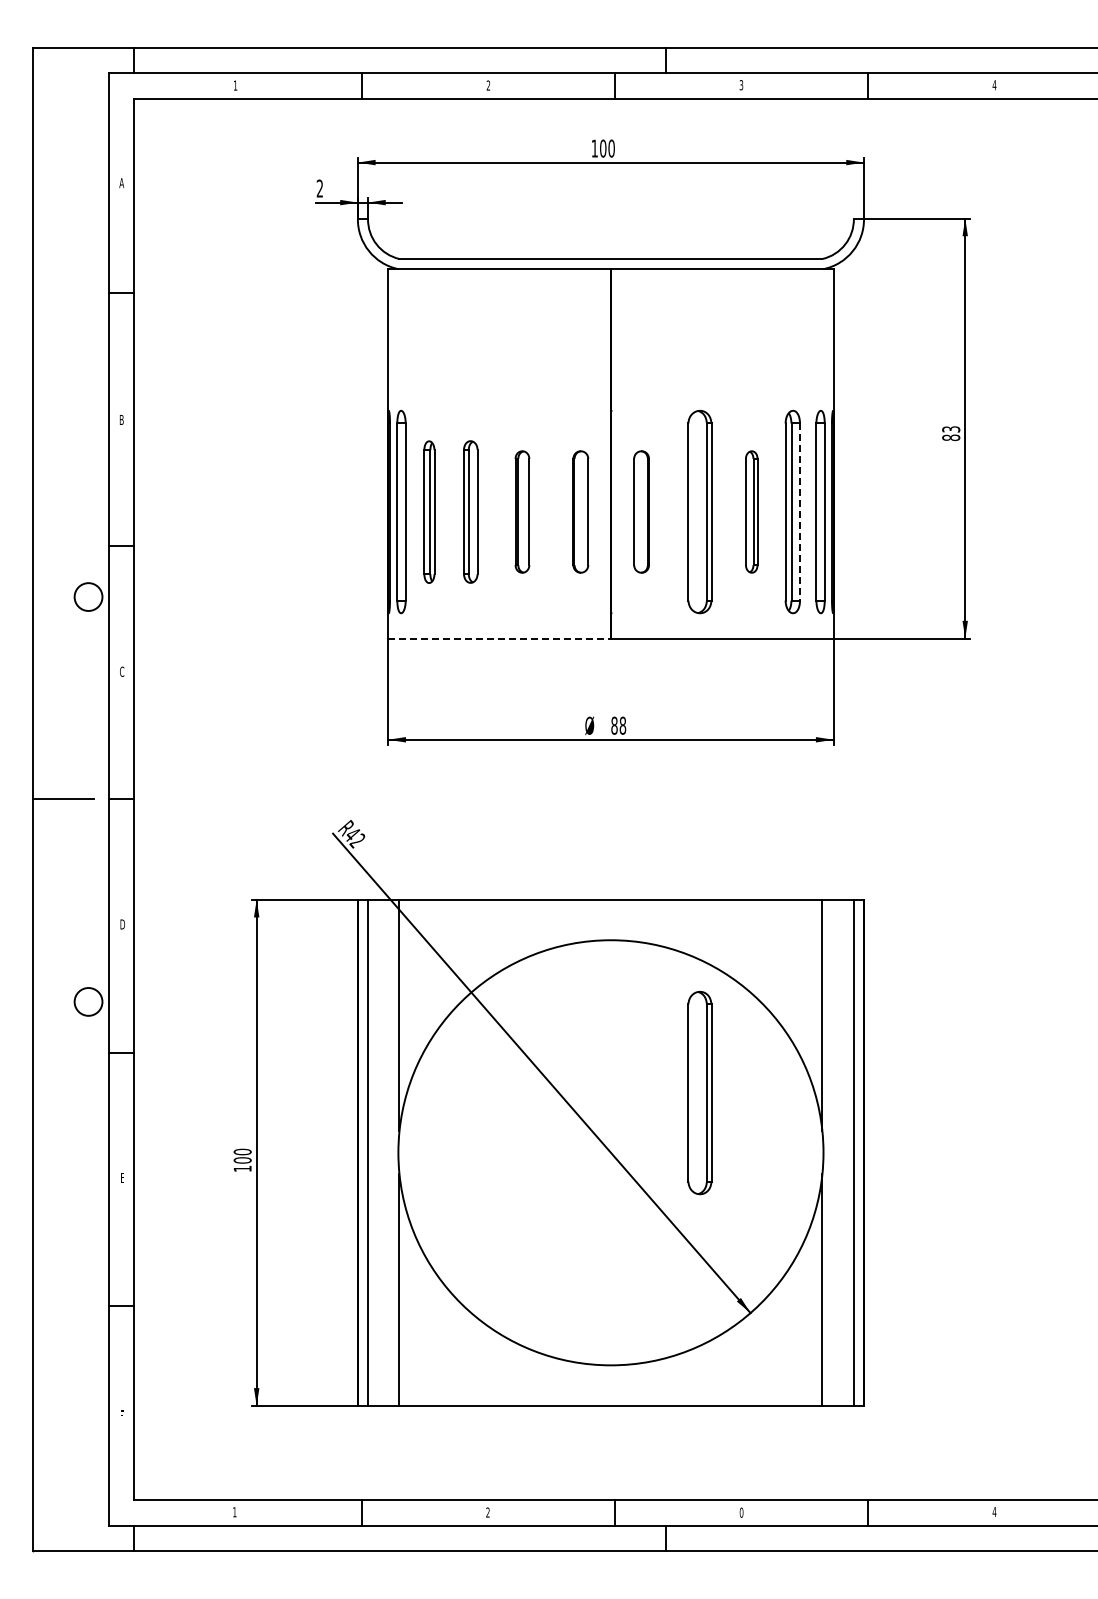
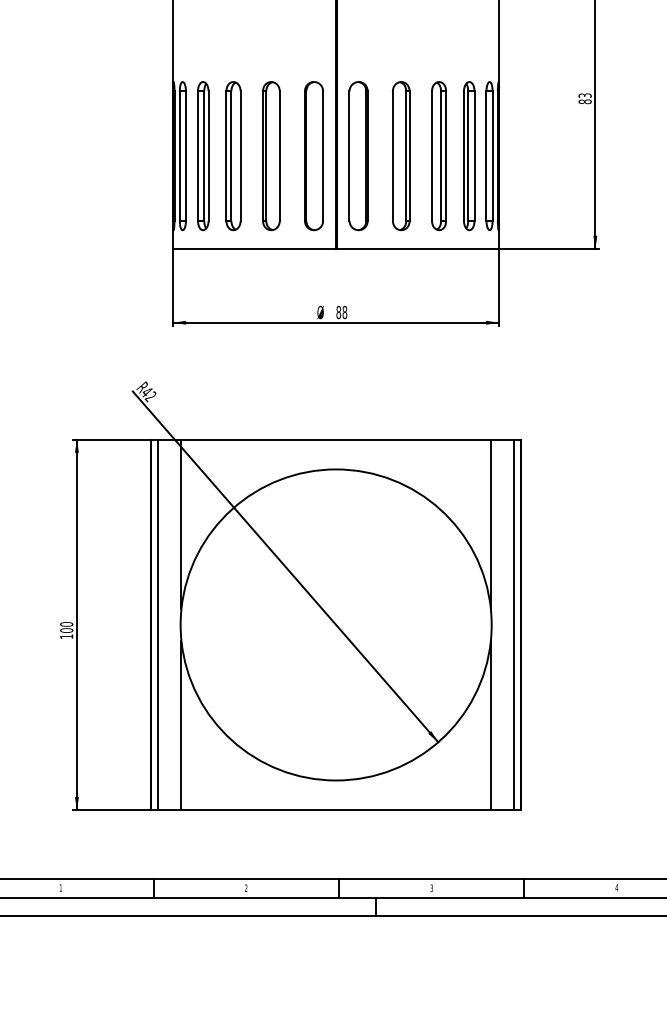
part: (470, 511) -> (233, 155), size x1.43
part: (522, 511) -> (271, 155), size x1.67
part: (580, 511) -> (313, 155), size x1.67
part: (641, 511) -> (358, 155), size x1.67
part: (751, 511) -> (438, 155), size x1.67
part: (429, 512) -> (203, 156), size x1.43
line: (800, 512) -> (474, 156), dashed -> solid
line: (500, 638) -> (255, 248), dashed -> solid
part: (699, 1092) -> (400, 580), removed
text: (741, 1512) -> (431, 888), 0 -> 3

